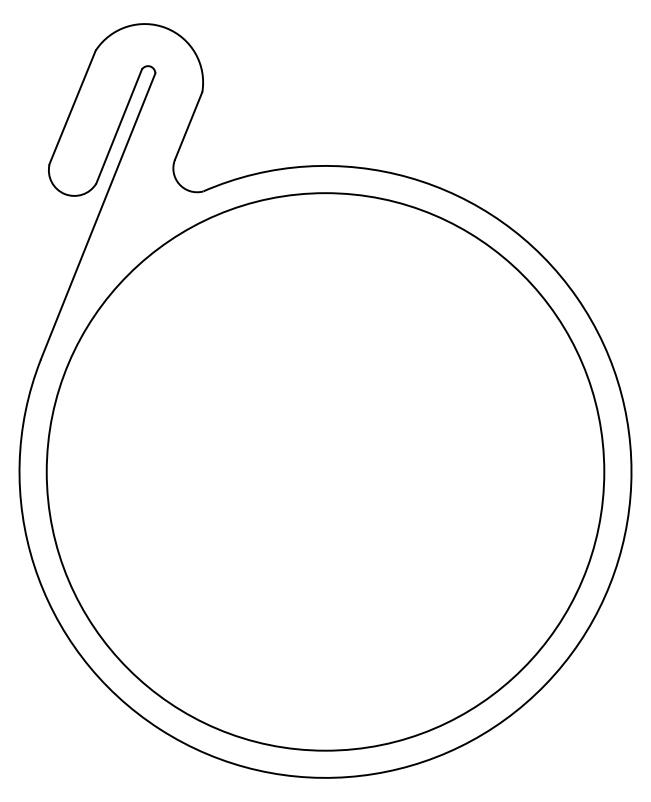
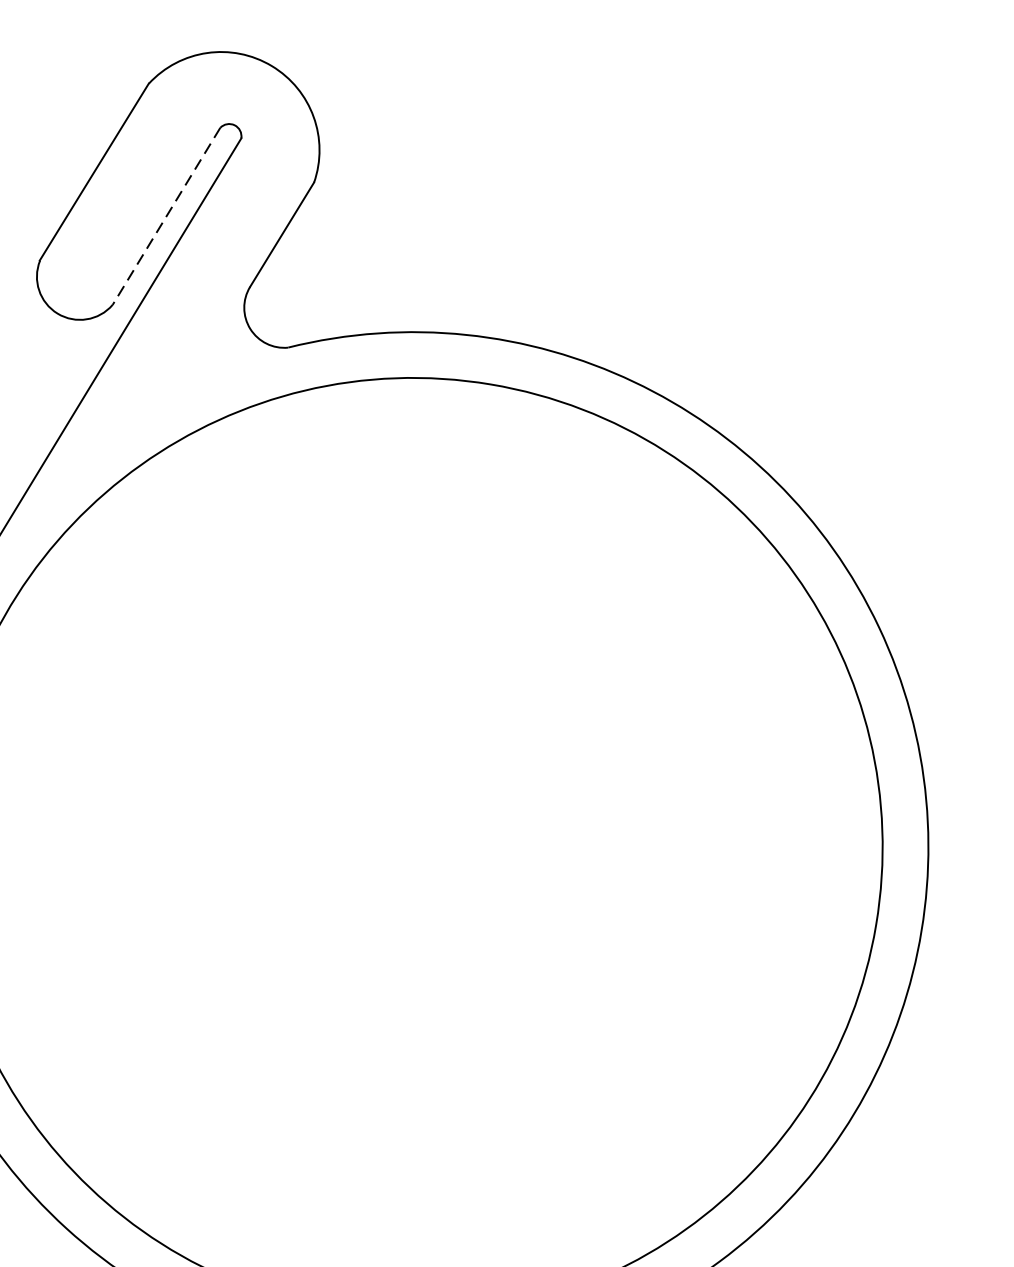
line: (119, 126) -> (167, 216), solid -> dashed

